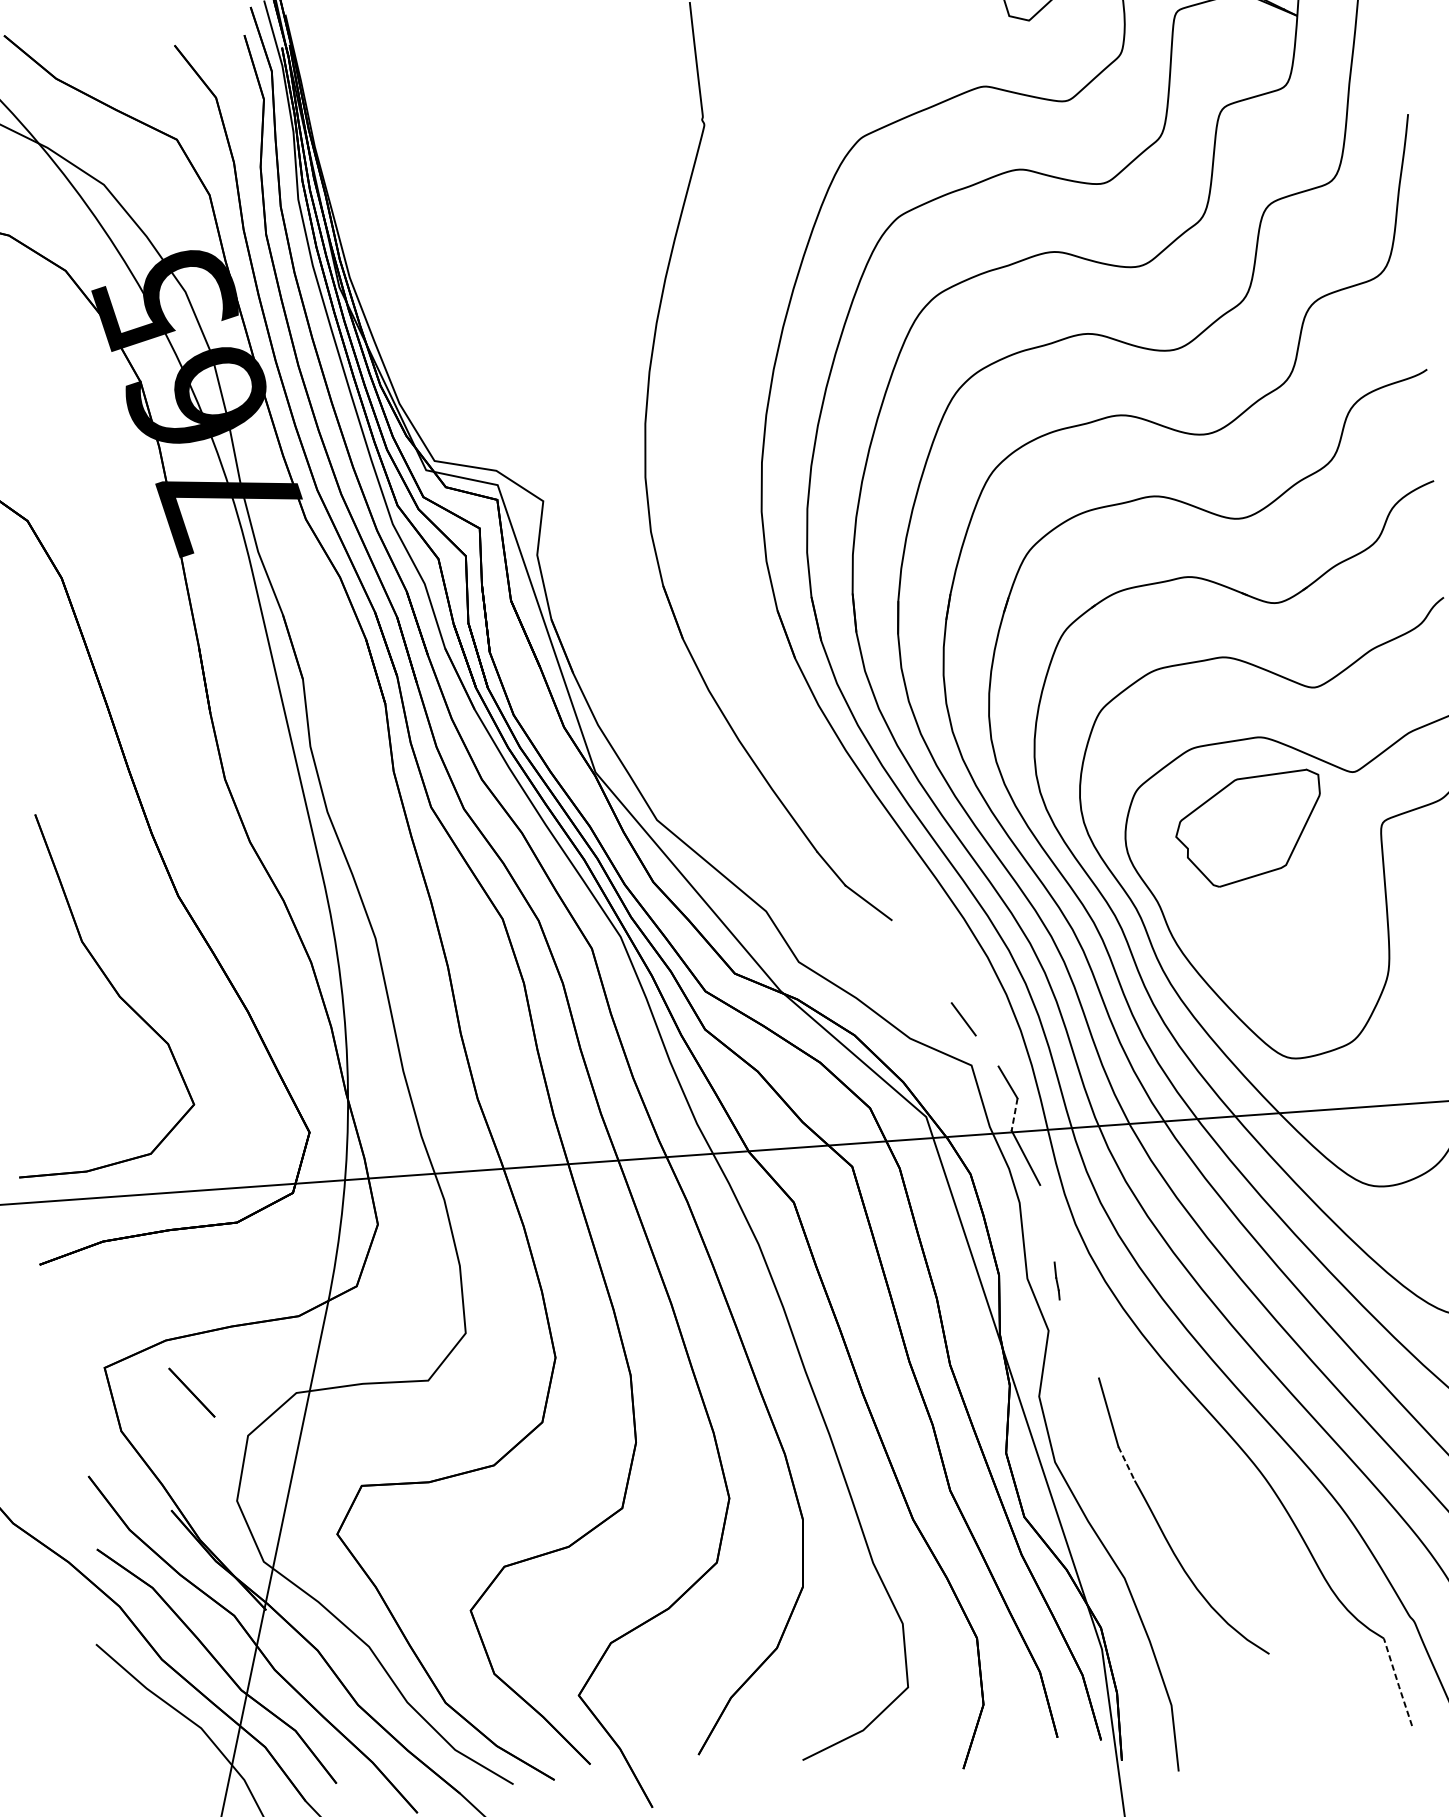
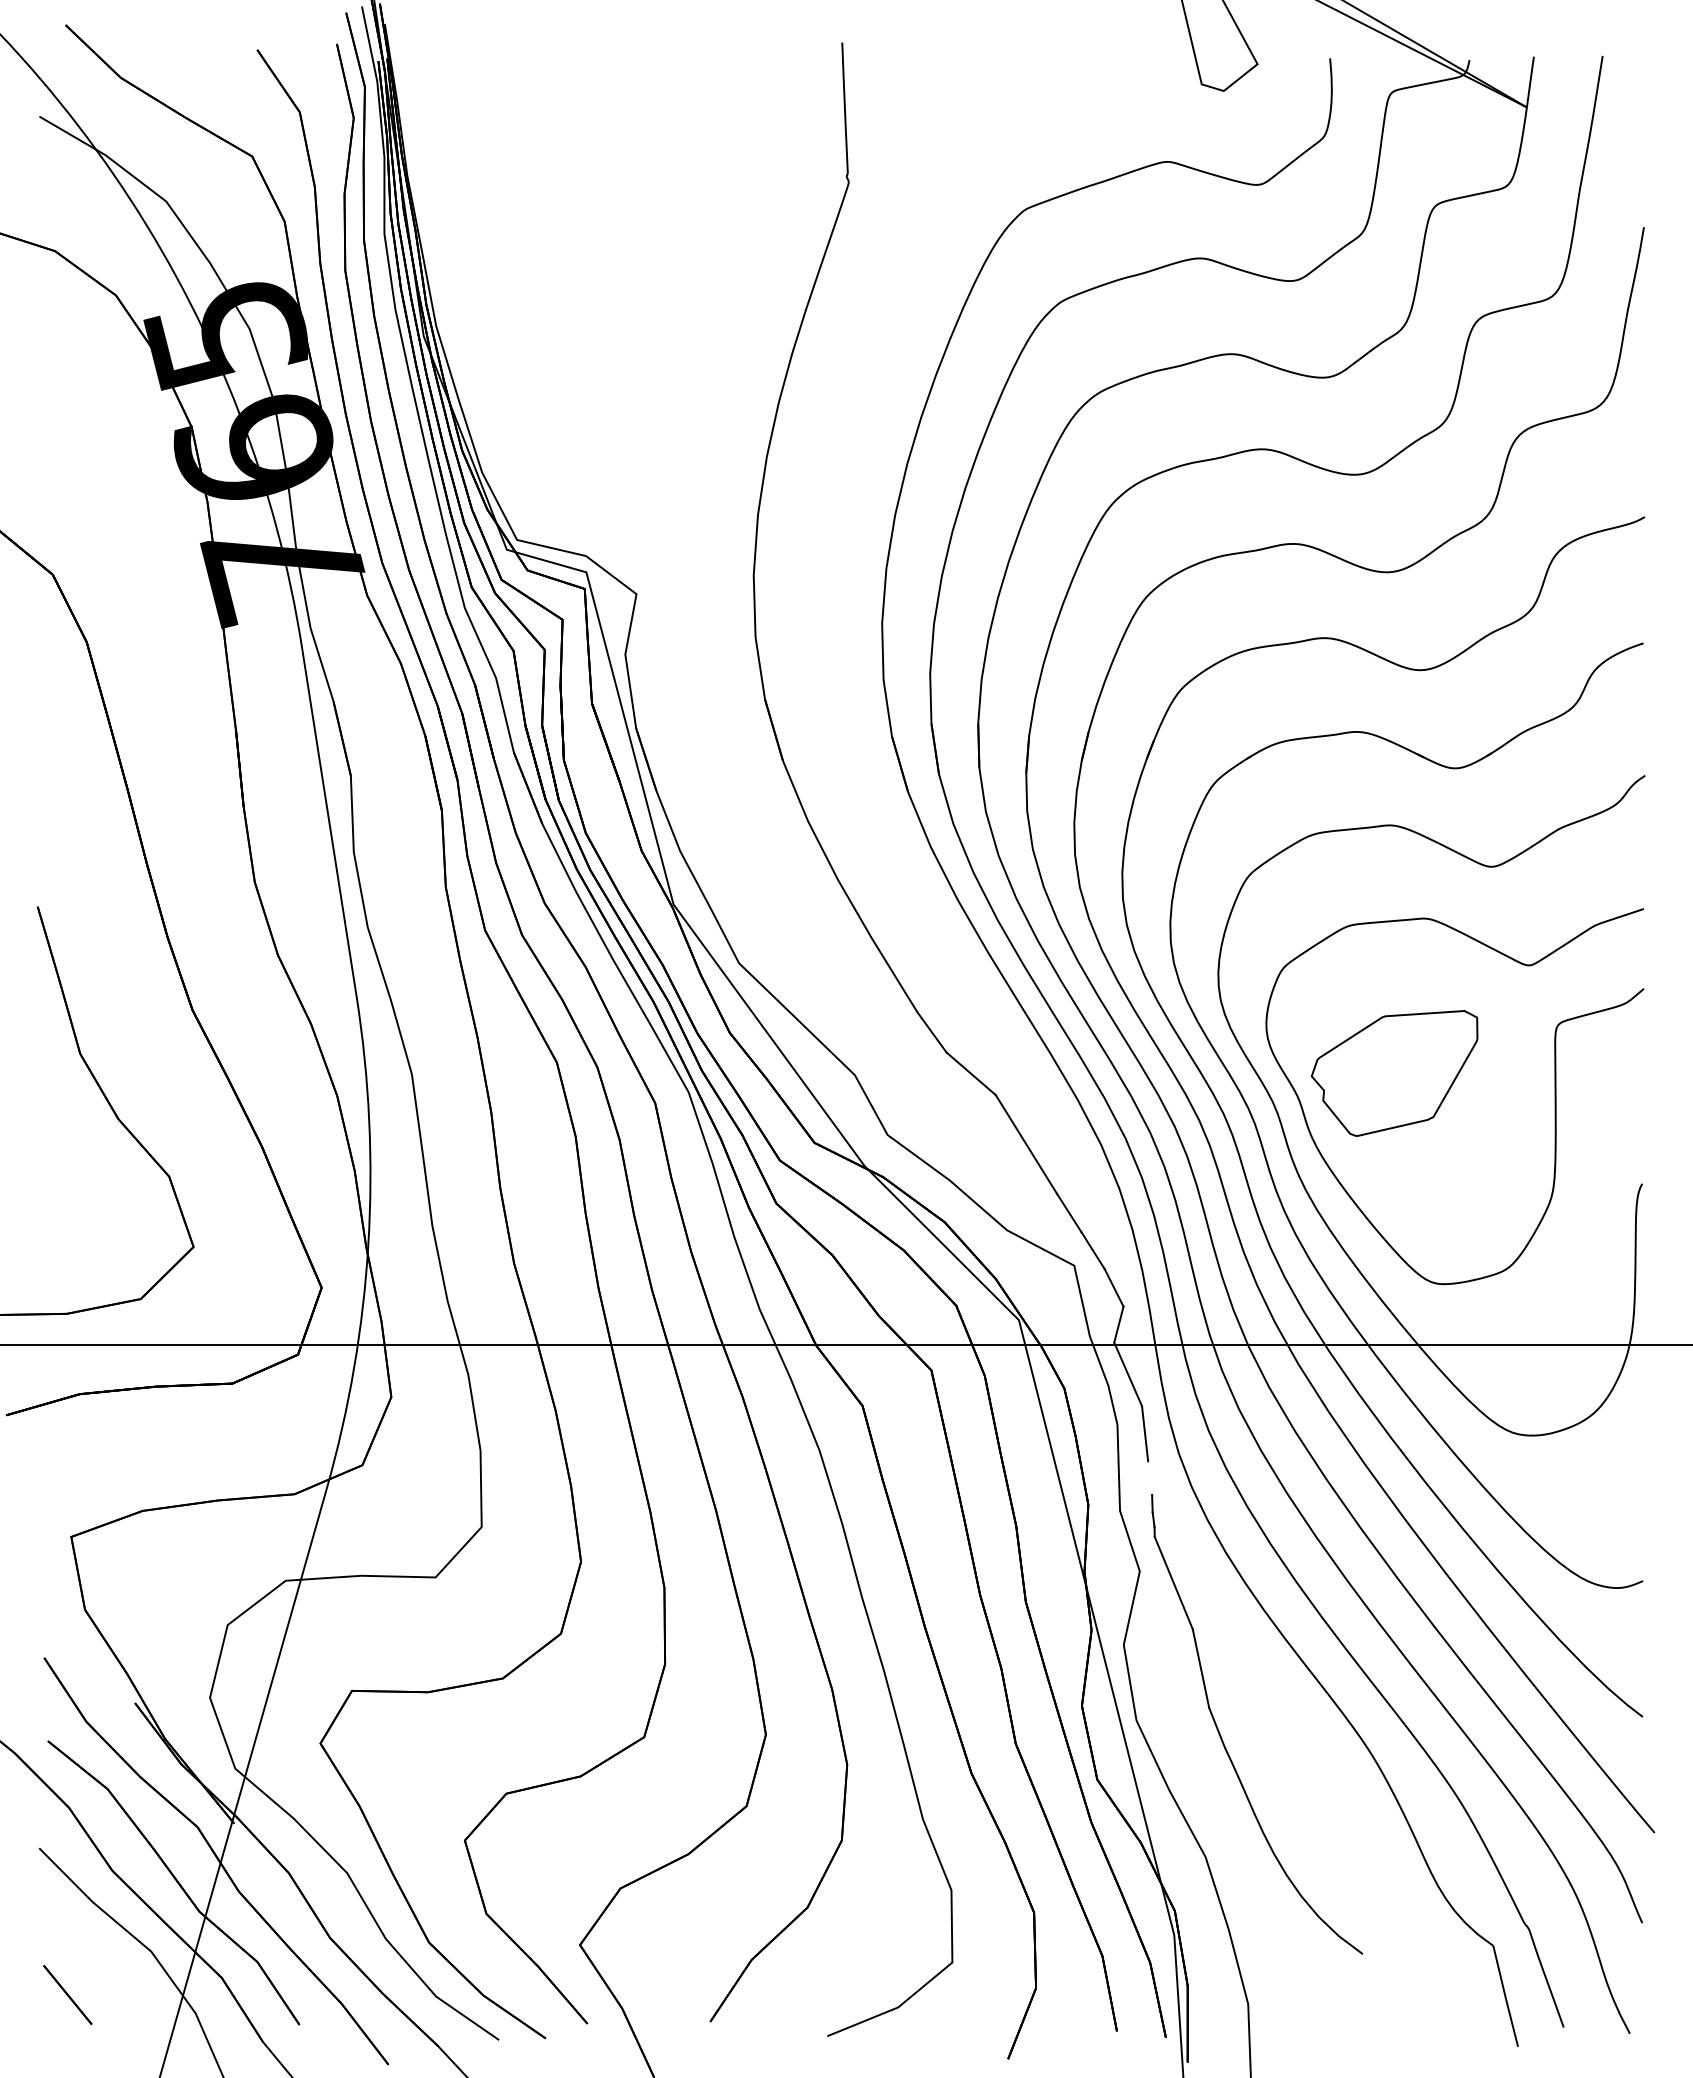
part: (1248, 829) -> (1394, 1073), moved
line: (921, 961) -> (1026, 1144), added
line: (986, 1050) -> (1092, 1250), added
line: (1014, 1114) -> (1118, 1324), dashed -> solid
line: (1044, 1208) -> (1145, 1433), added
line: (1079, 1338) -> (1173, 1582), added
line: (191, 1392) -> (67, 1994), moved
line: (1127, 1464) -> (1217, 1728), dashed -> solid
line: (1397, 1683) -> (1505, 1997), dashed -> solid

